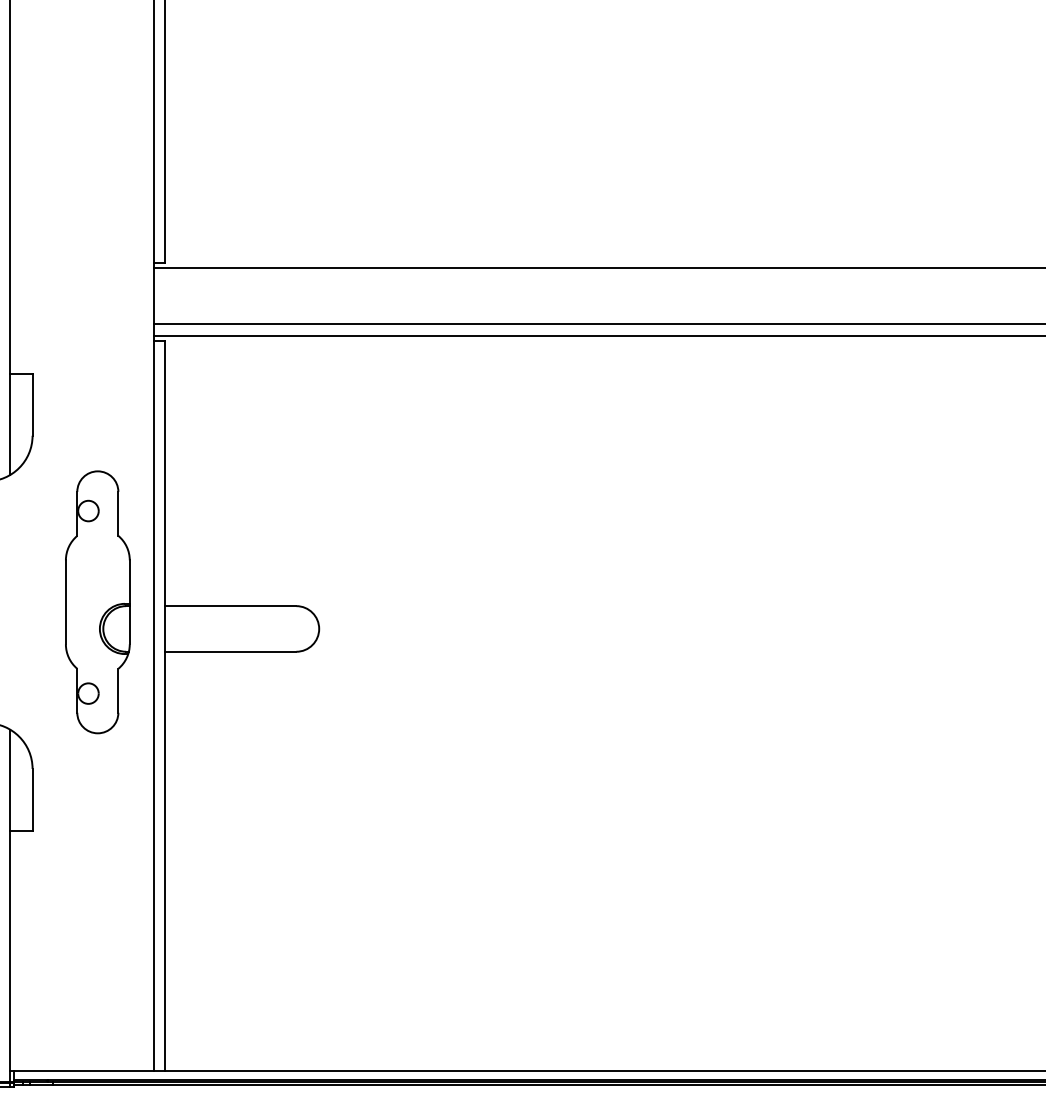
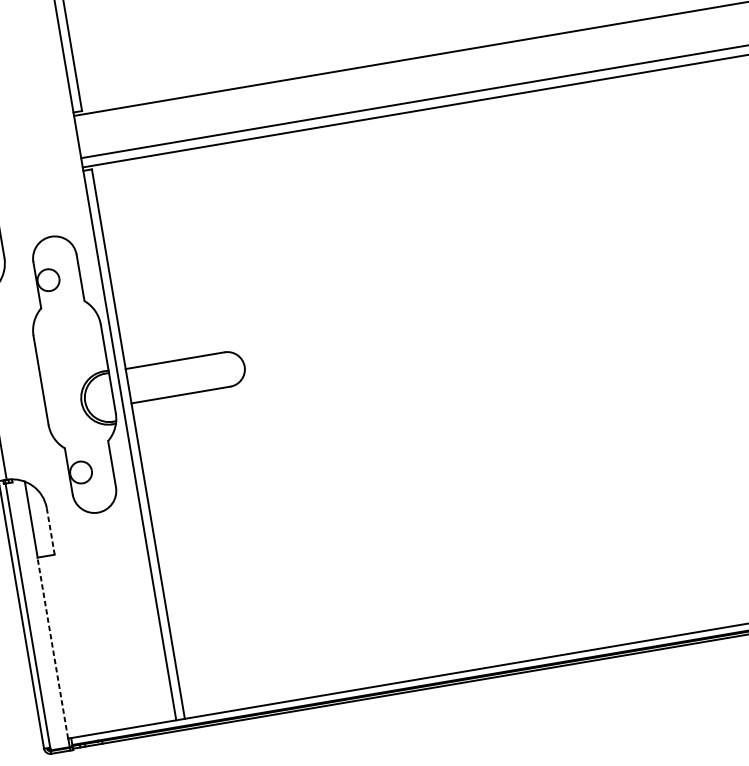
part: (97, 602) -> (74, 374), size x1.4
line: (32, 799) -> (50, 531), solid -> dashed
line: (9, 950) -> (52, 647), solid -> dashed

